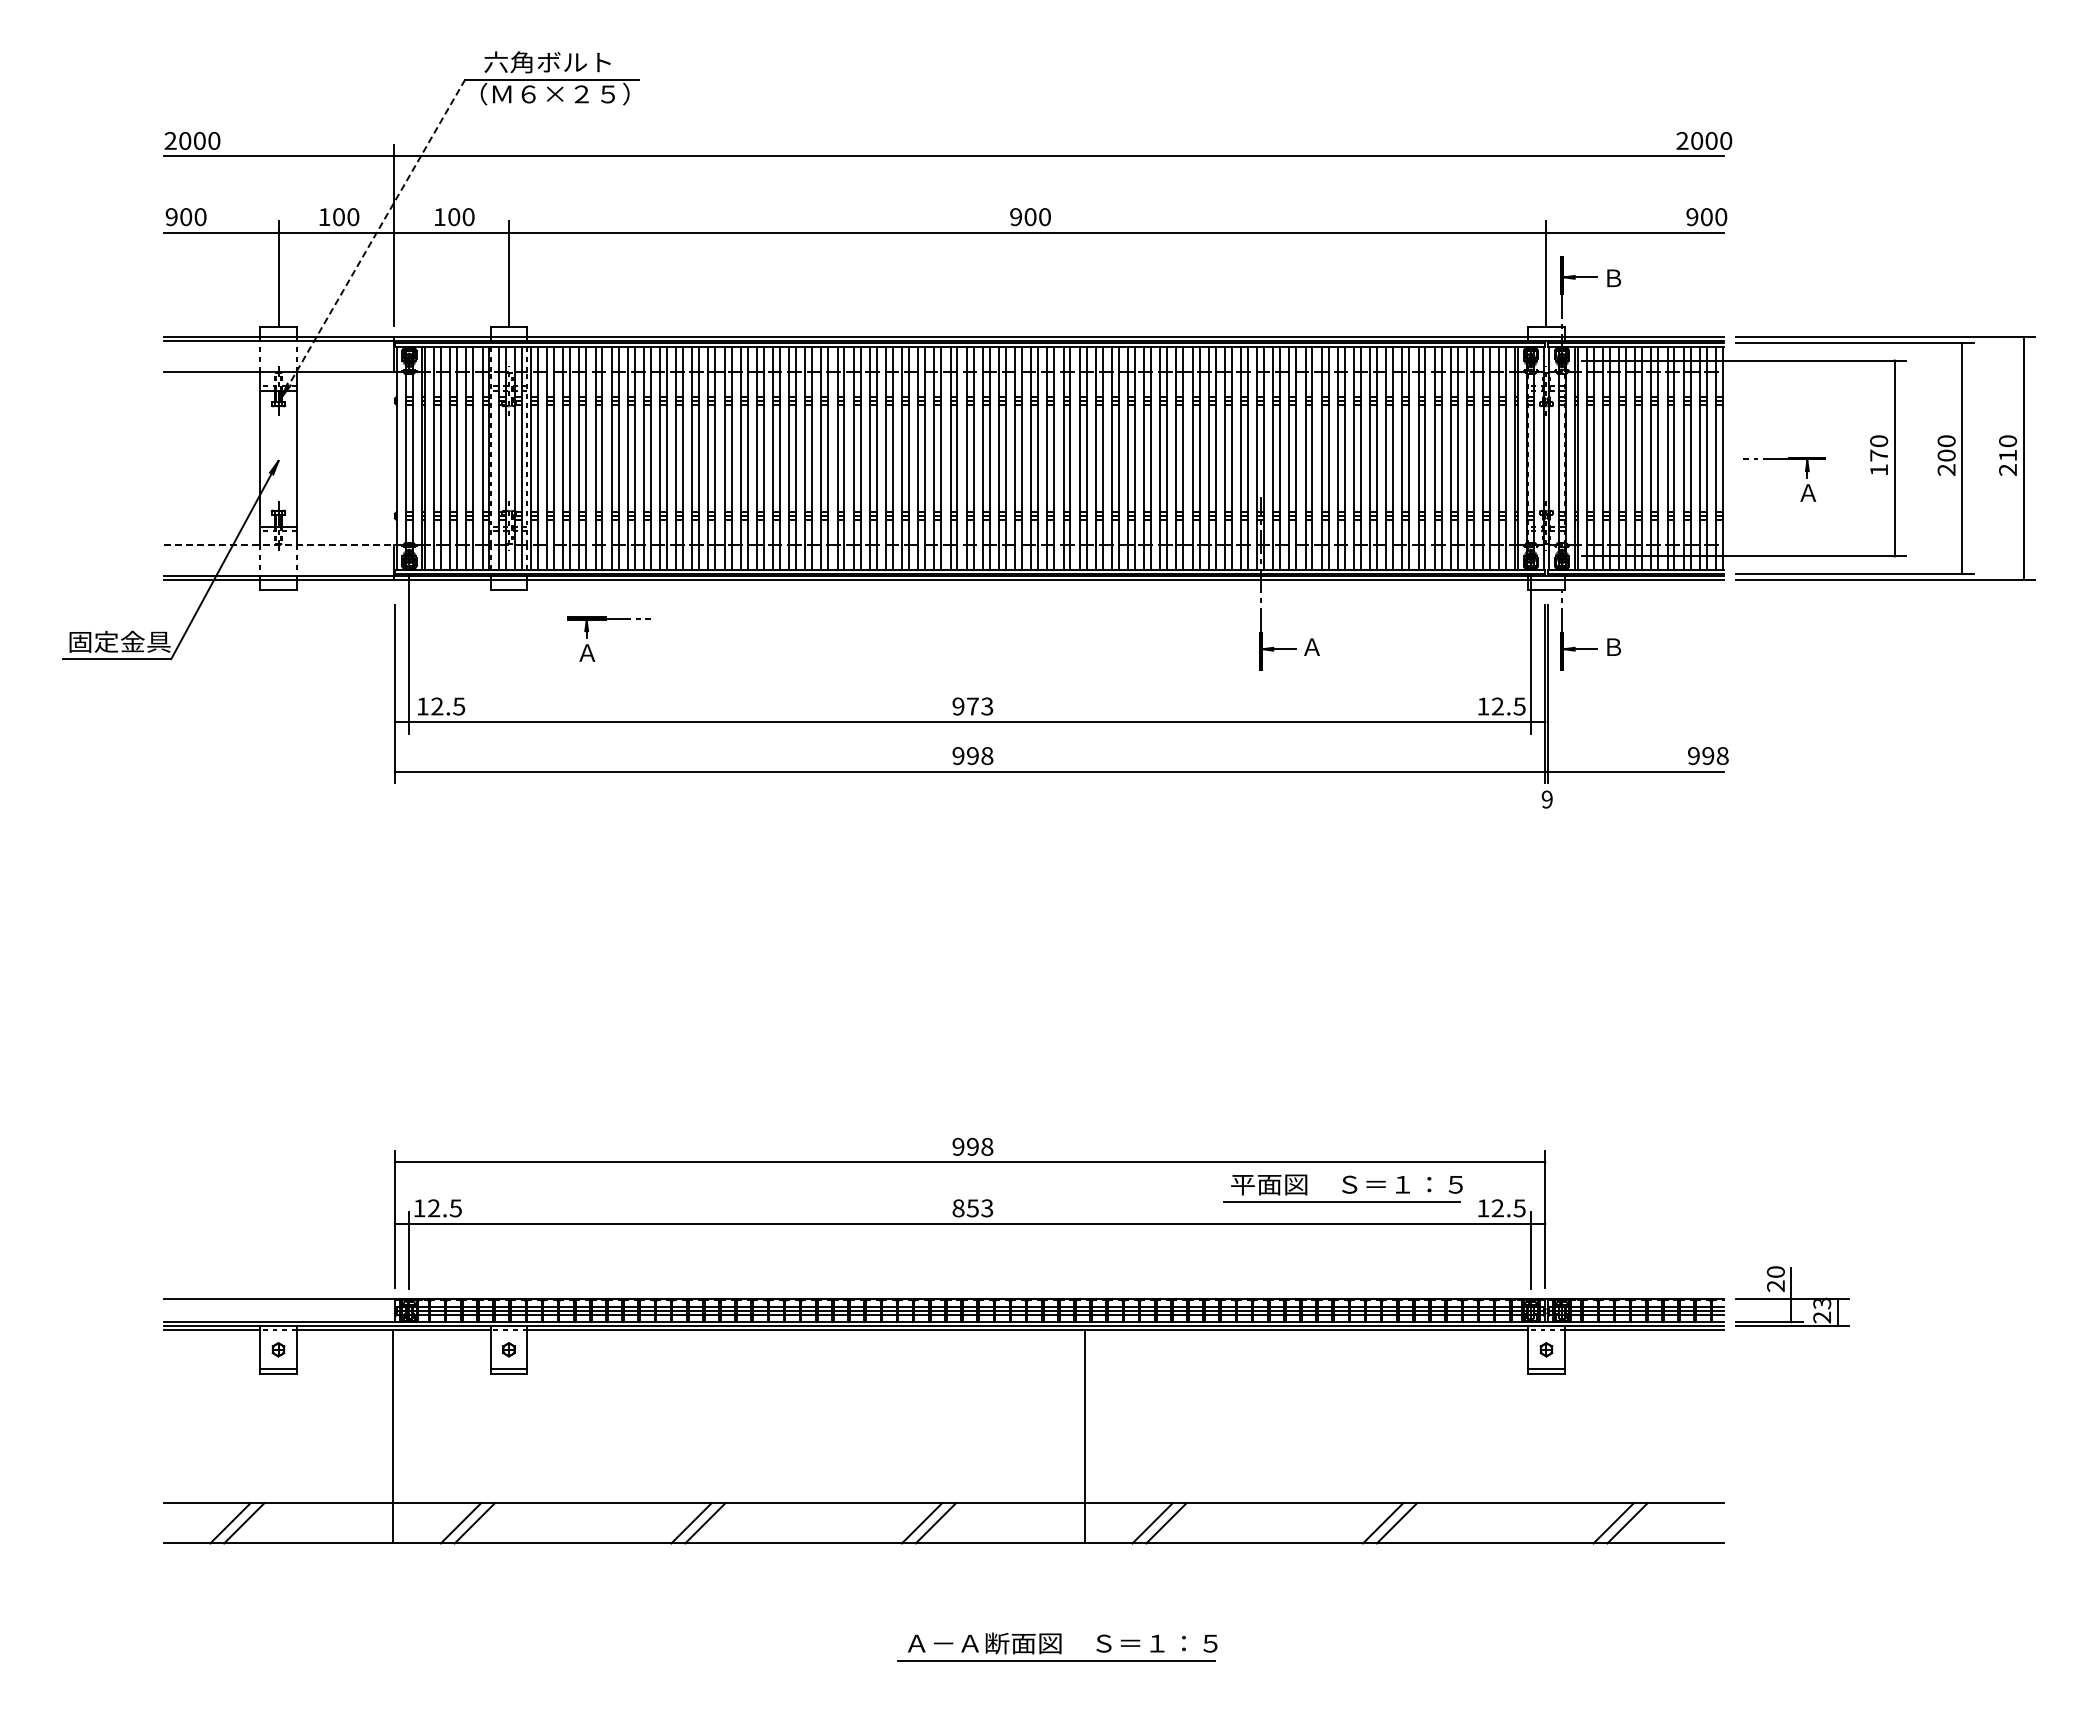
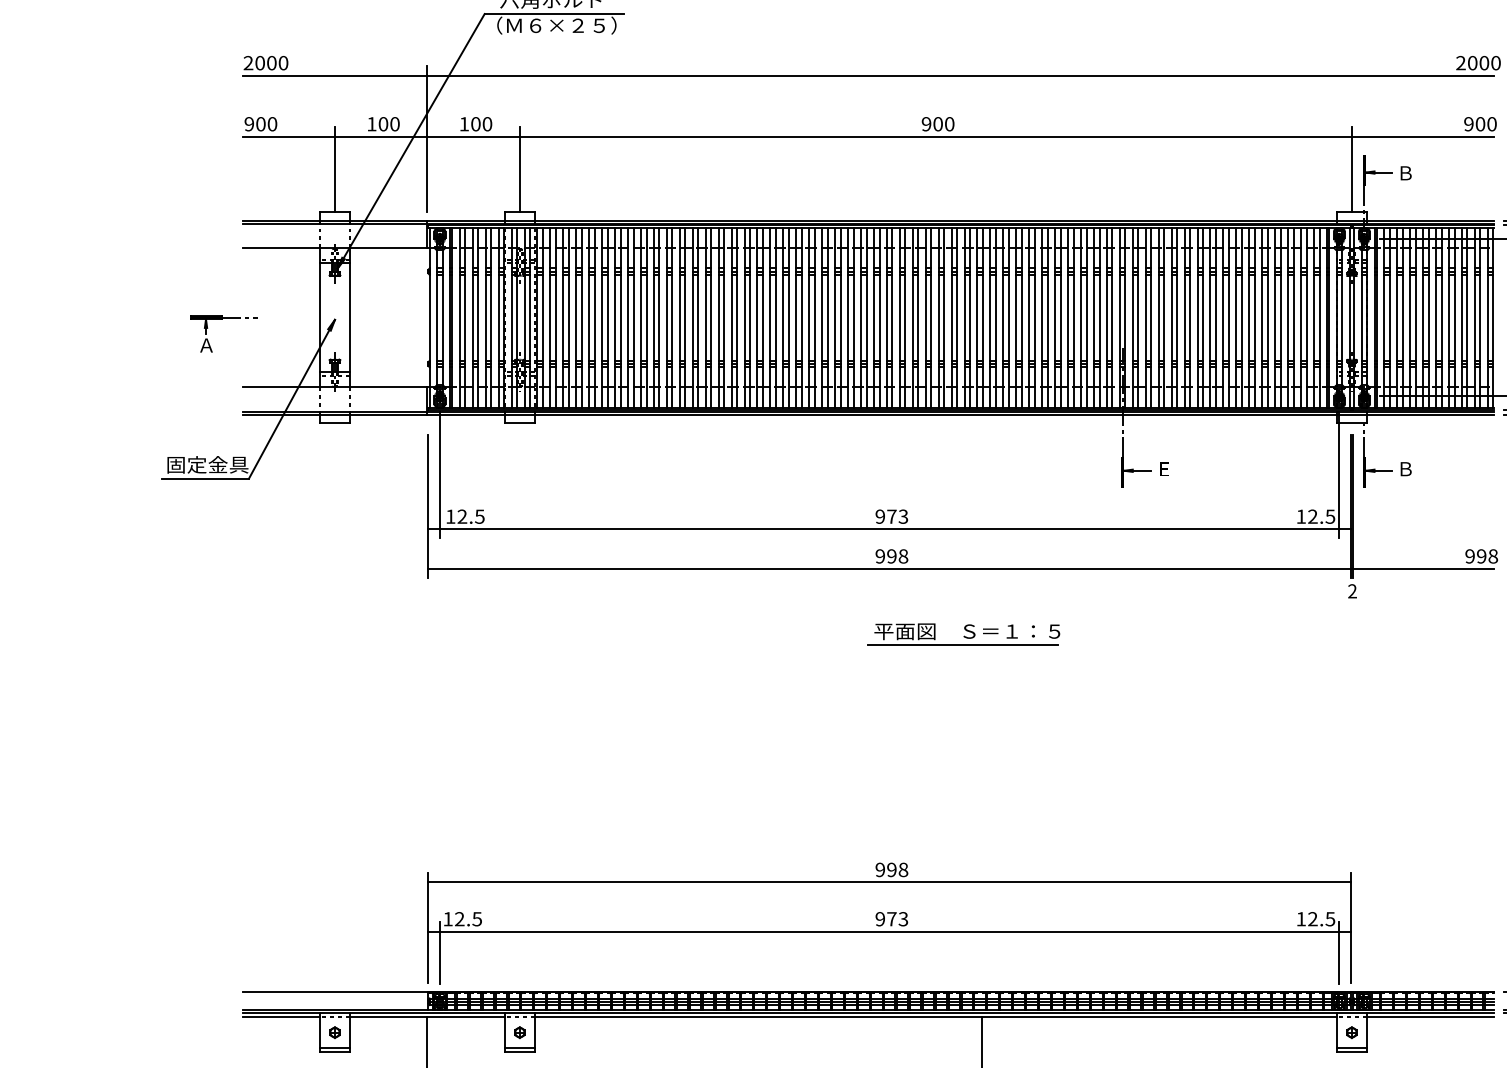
line: (373, 238) -> (411, 141), dashed -> solid
line: (280, 544) -> (336, 386), dashed -> solid
part: (606, 620) -> (221, 319), moved
text: (1311, 646) -> (1163, 468), Ａ -> Ｅ
text: (1546, 799) -> (1351, 591), 9 -> 2
part: (1342, 1188) -> (963, 634), moved
text: (965, 1208) -> (885, 919), 853 -> 973

